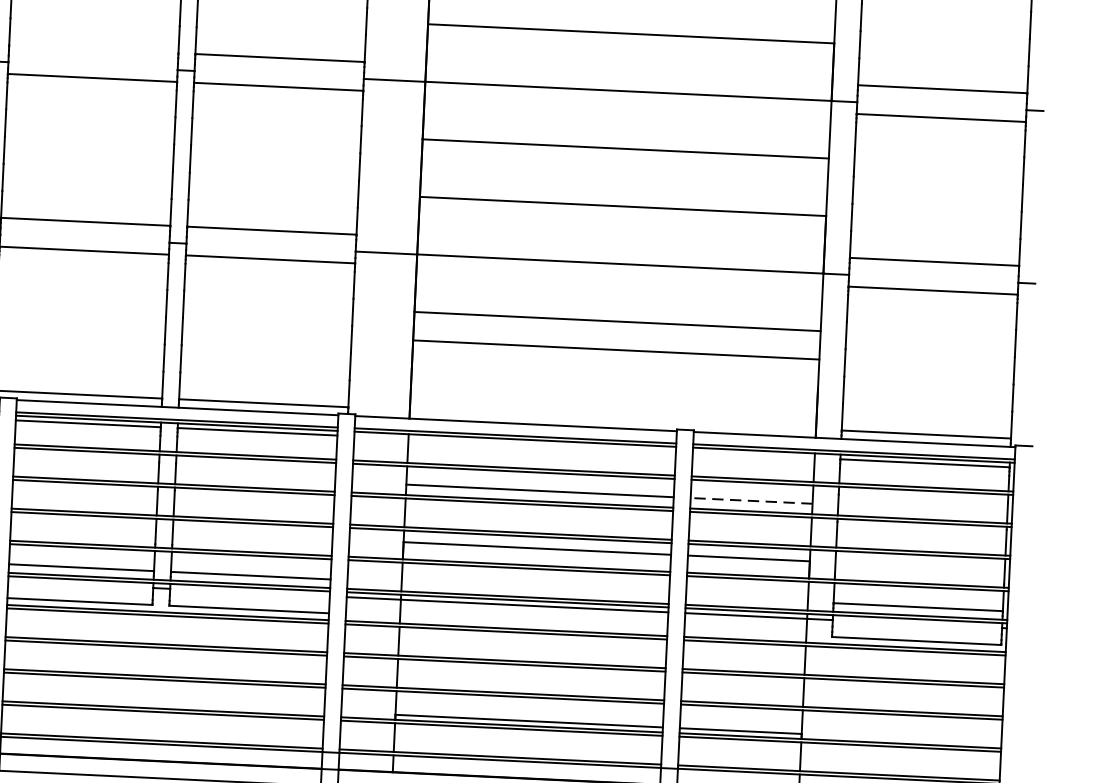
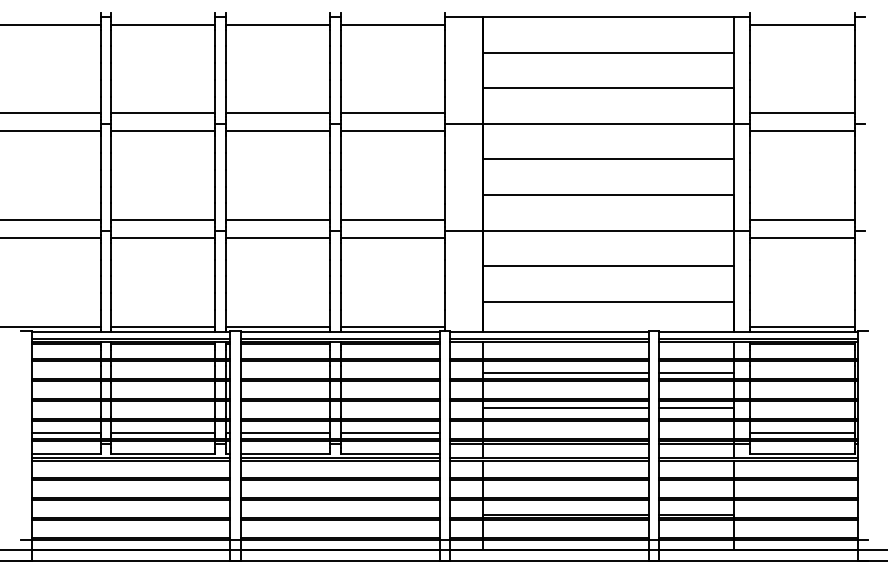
line: (92, 49) -> (277, 113), added
line: (615, 349) -> (608, 301), moved
line: (751, 500) -> (696, 372), dashed -> solid

